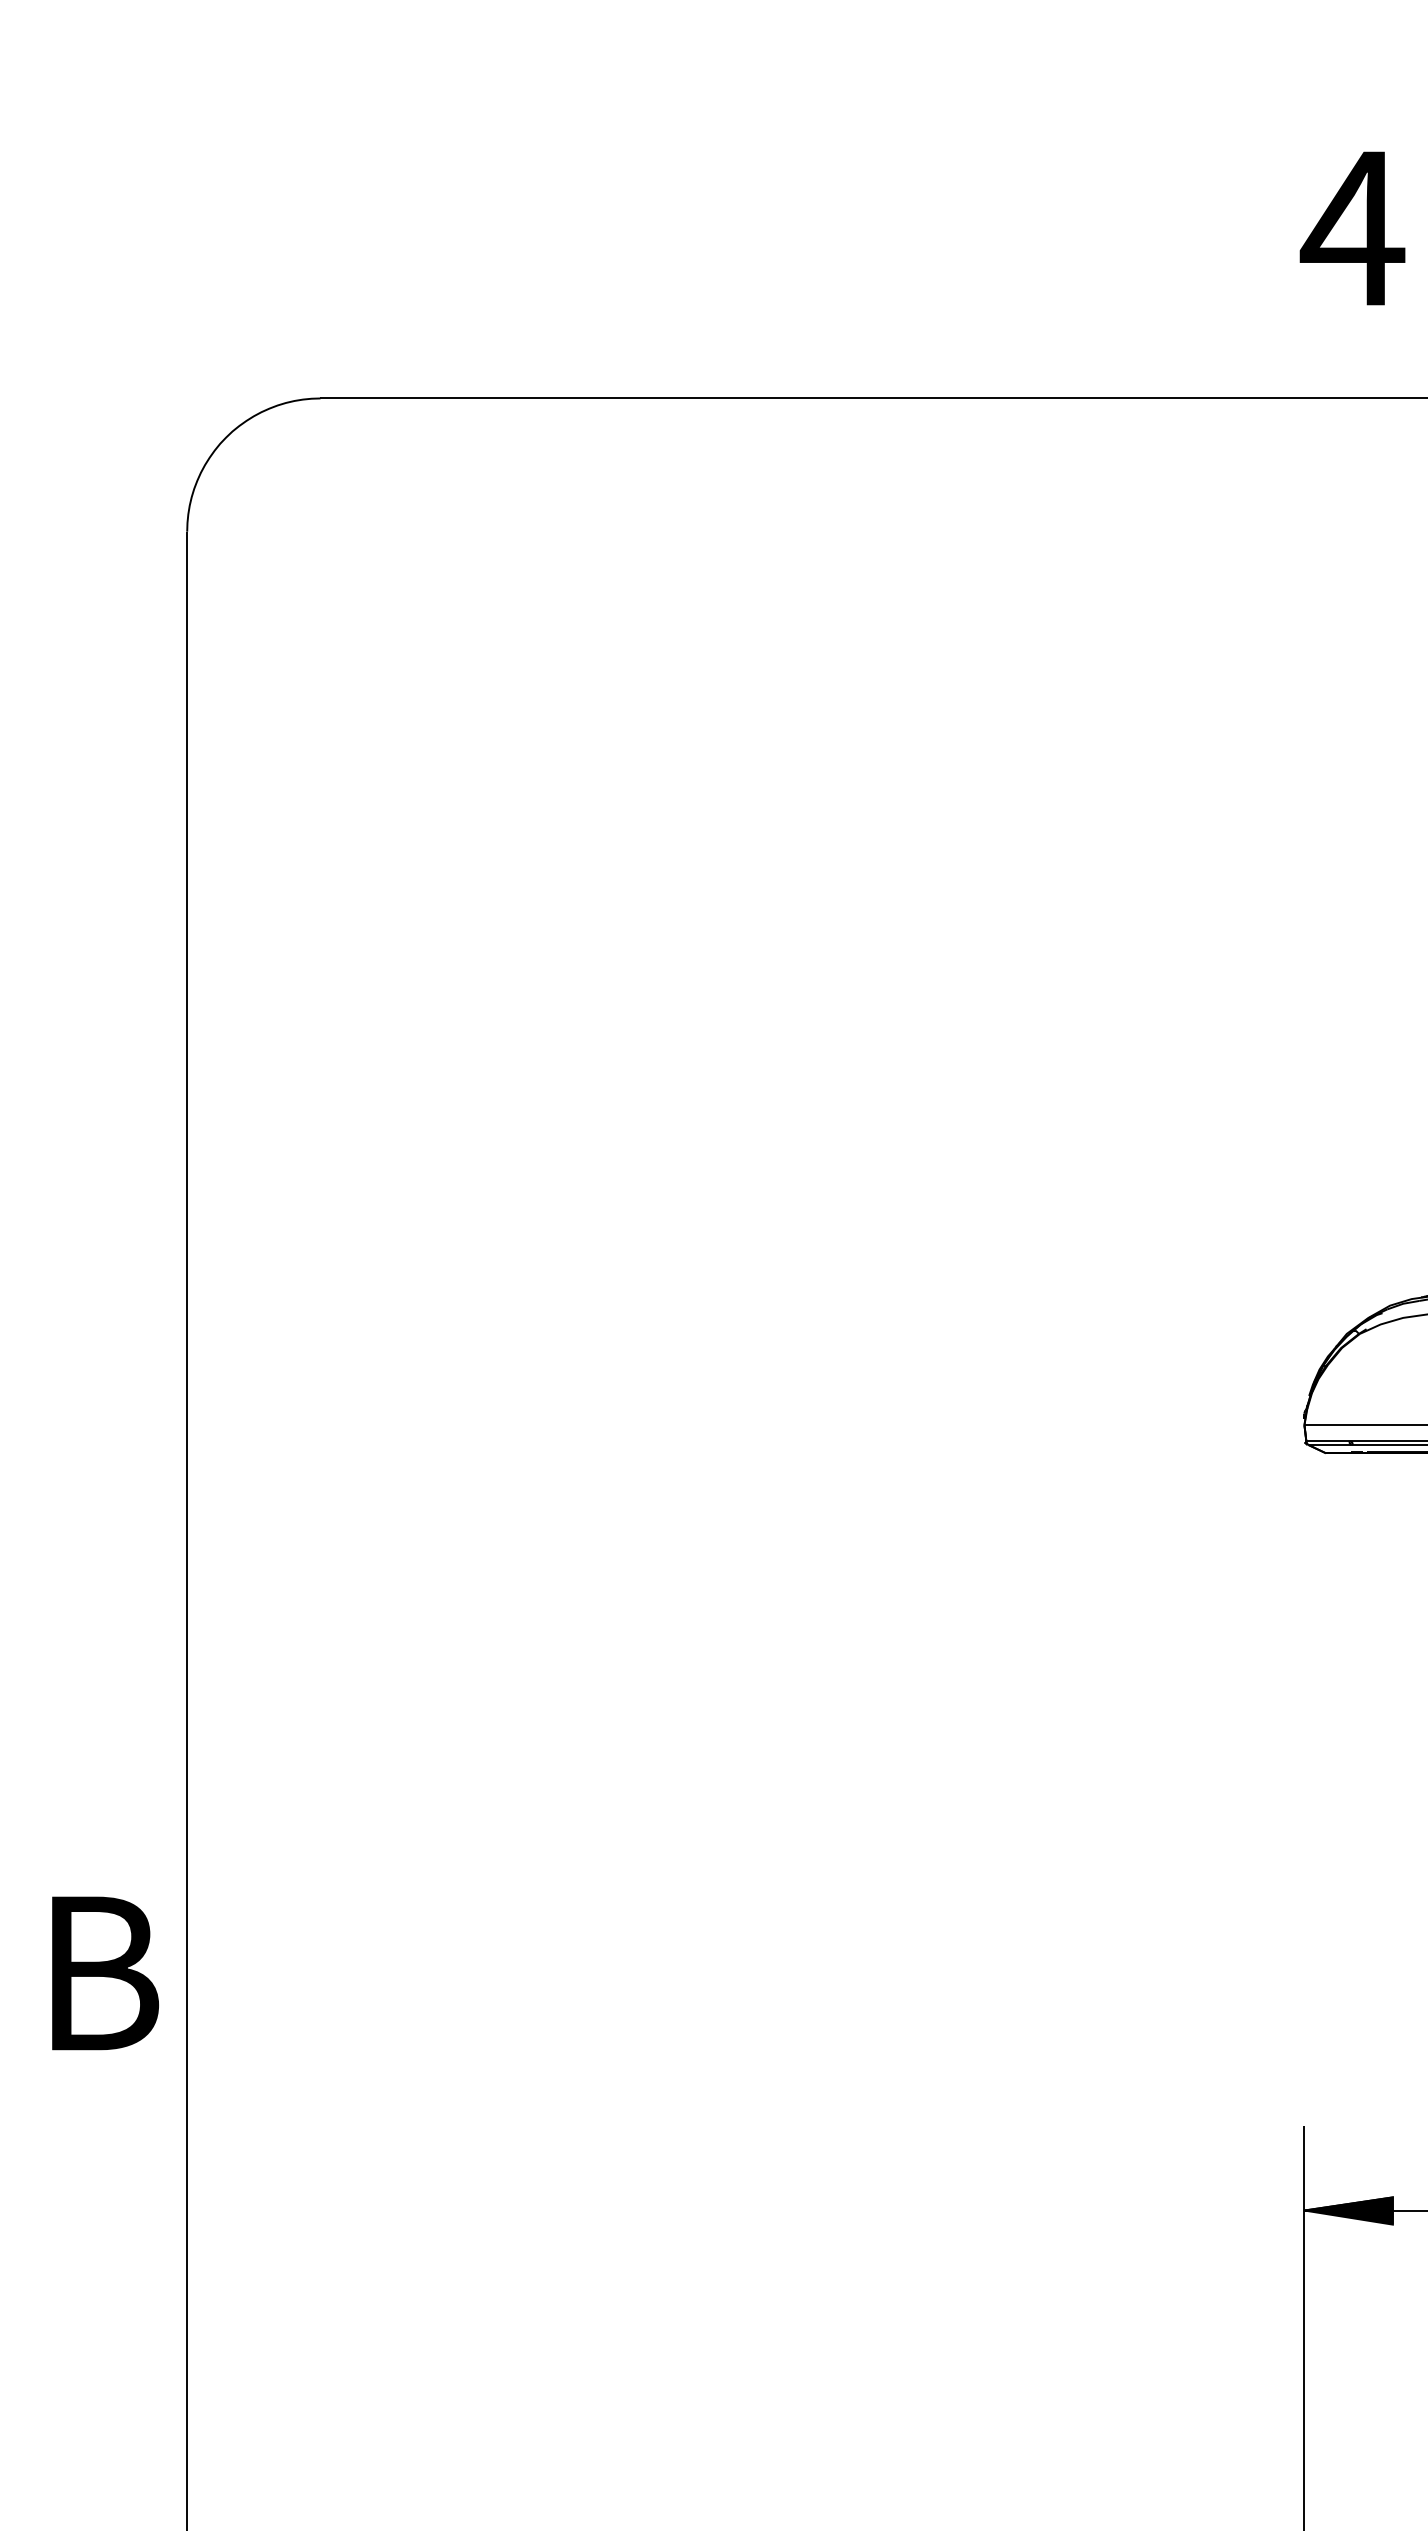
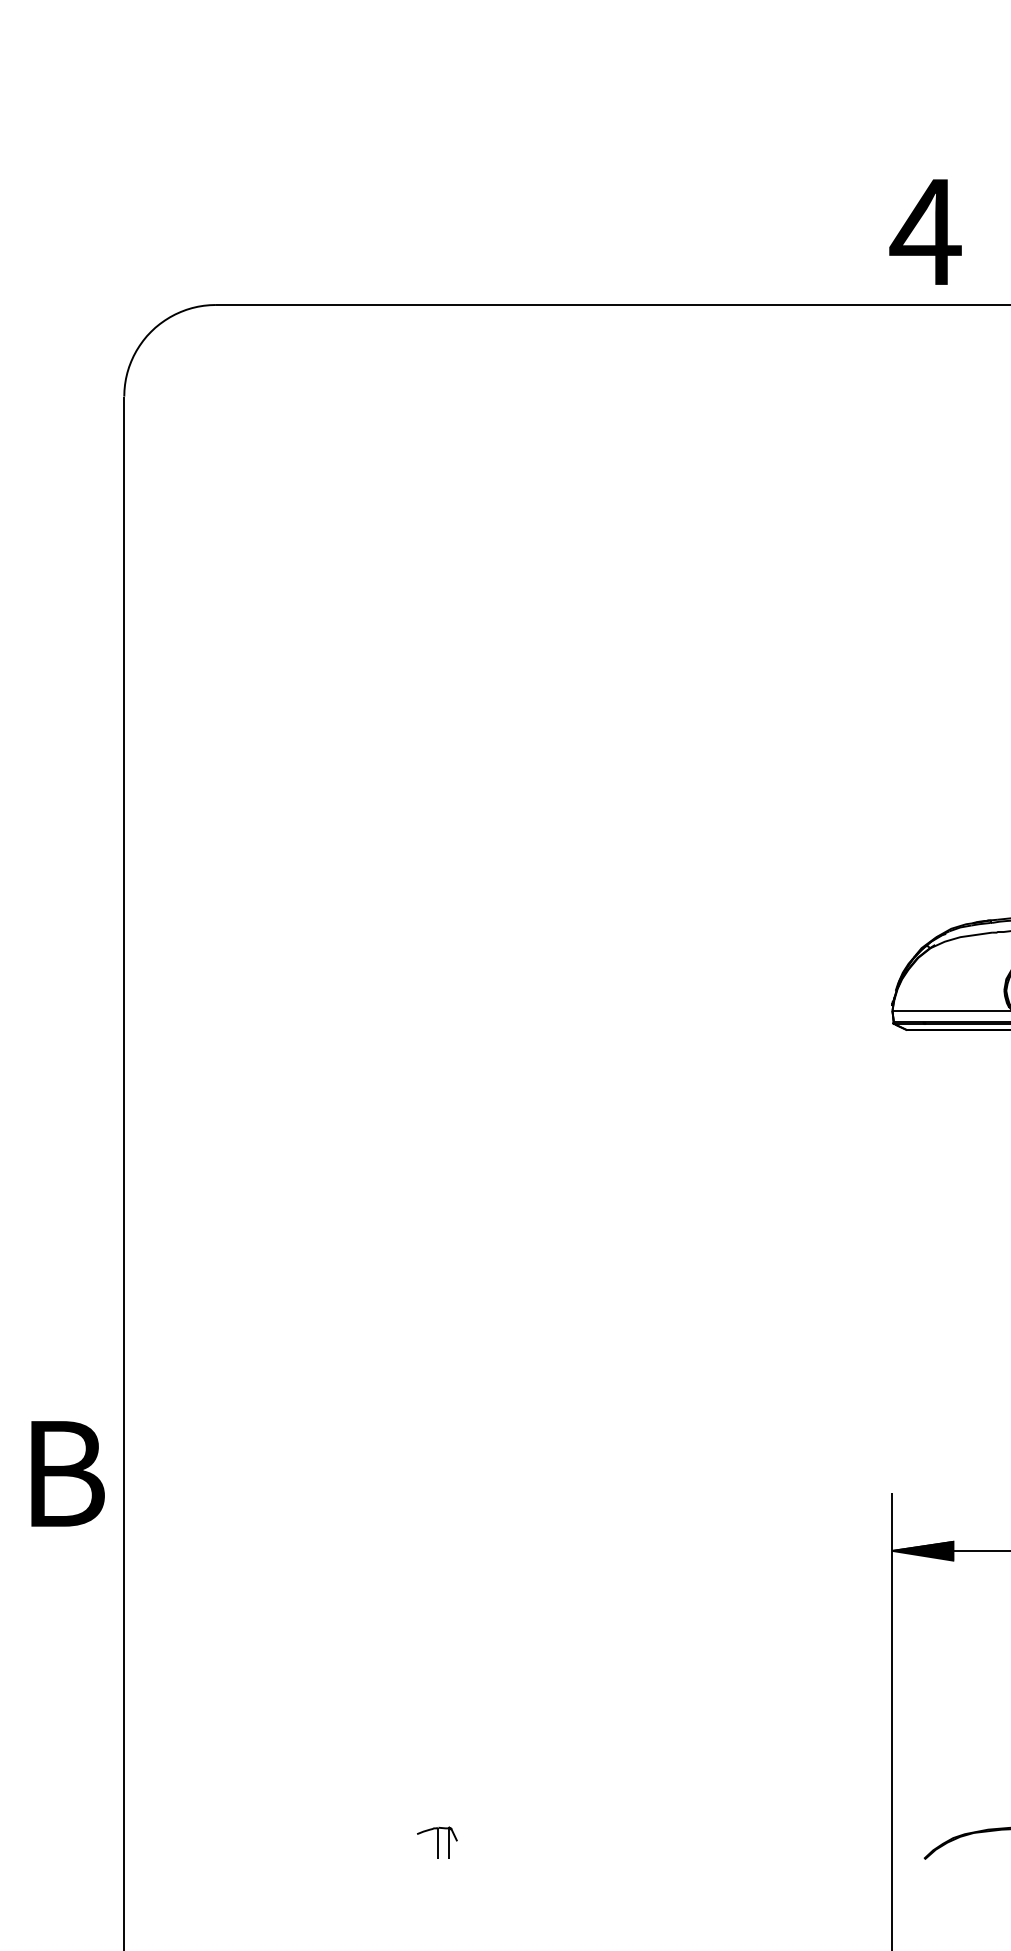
text: (1352, 227) -> (925, 231), moved
text: (104, 1972) -> (67, 1473), moved

